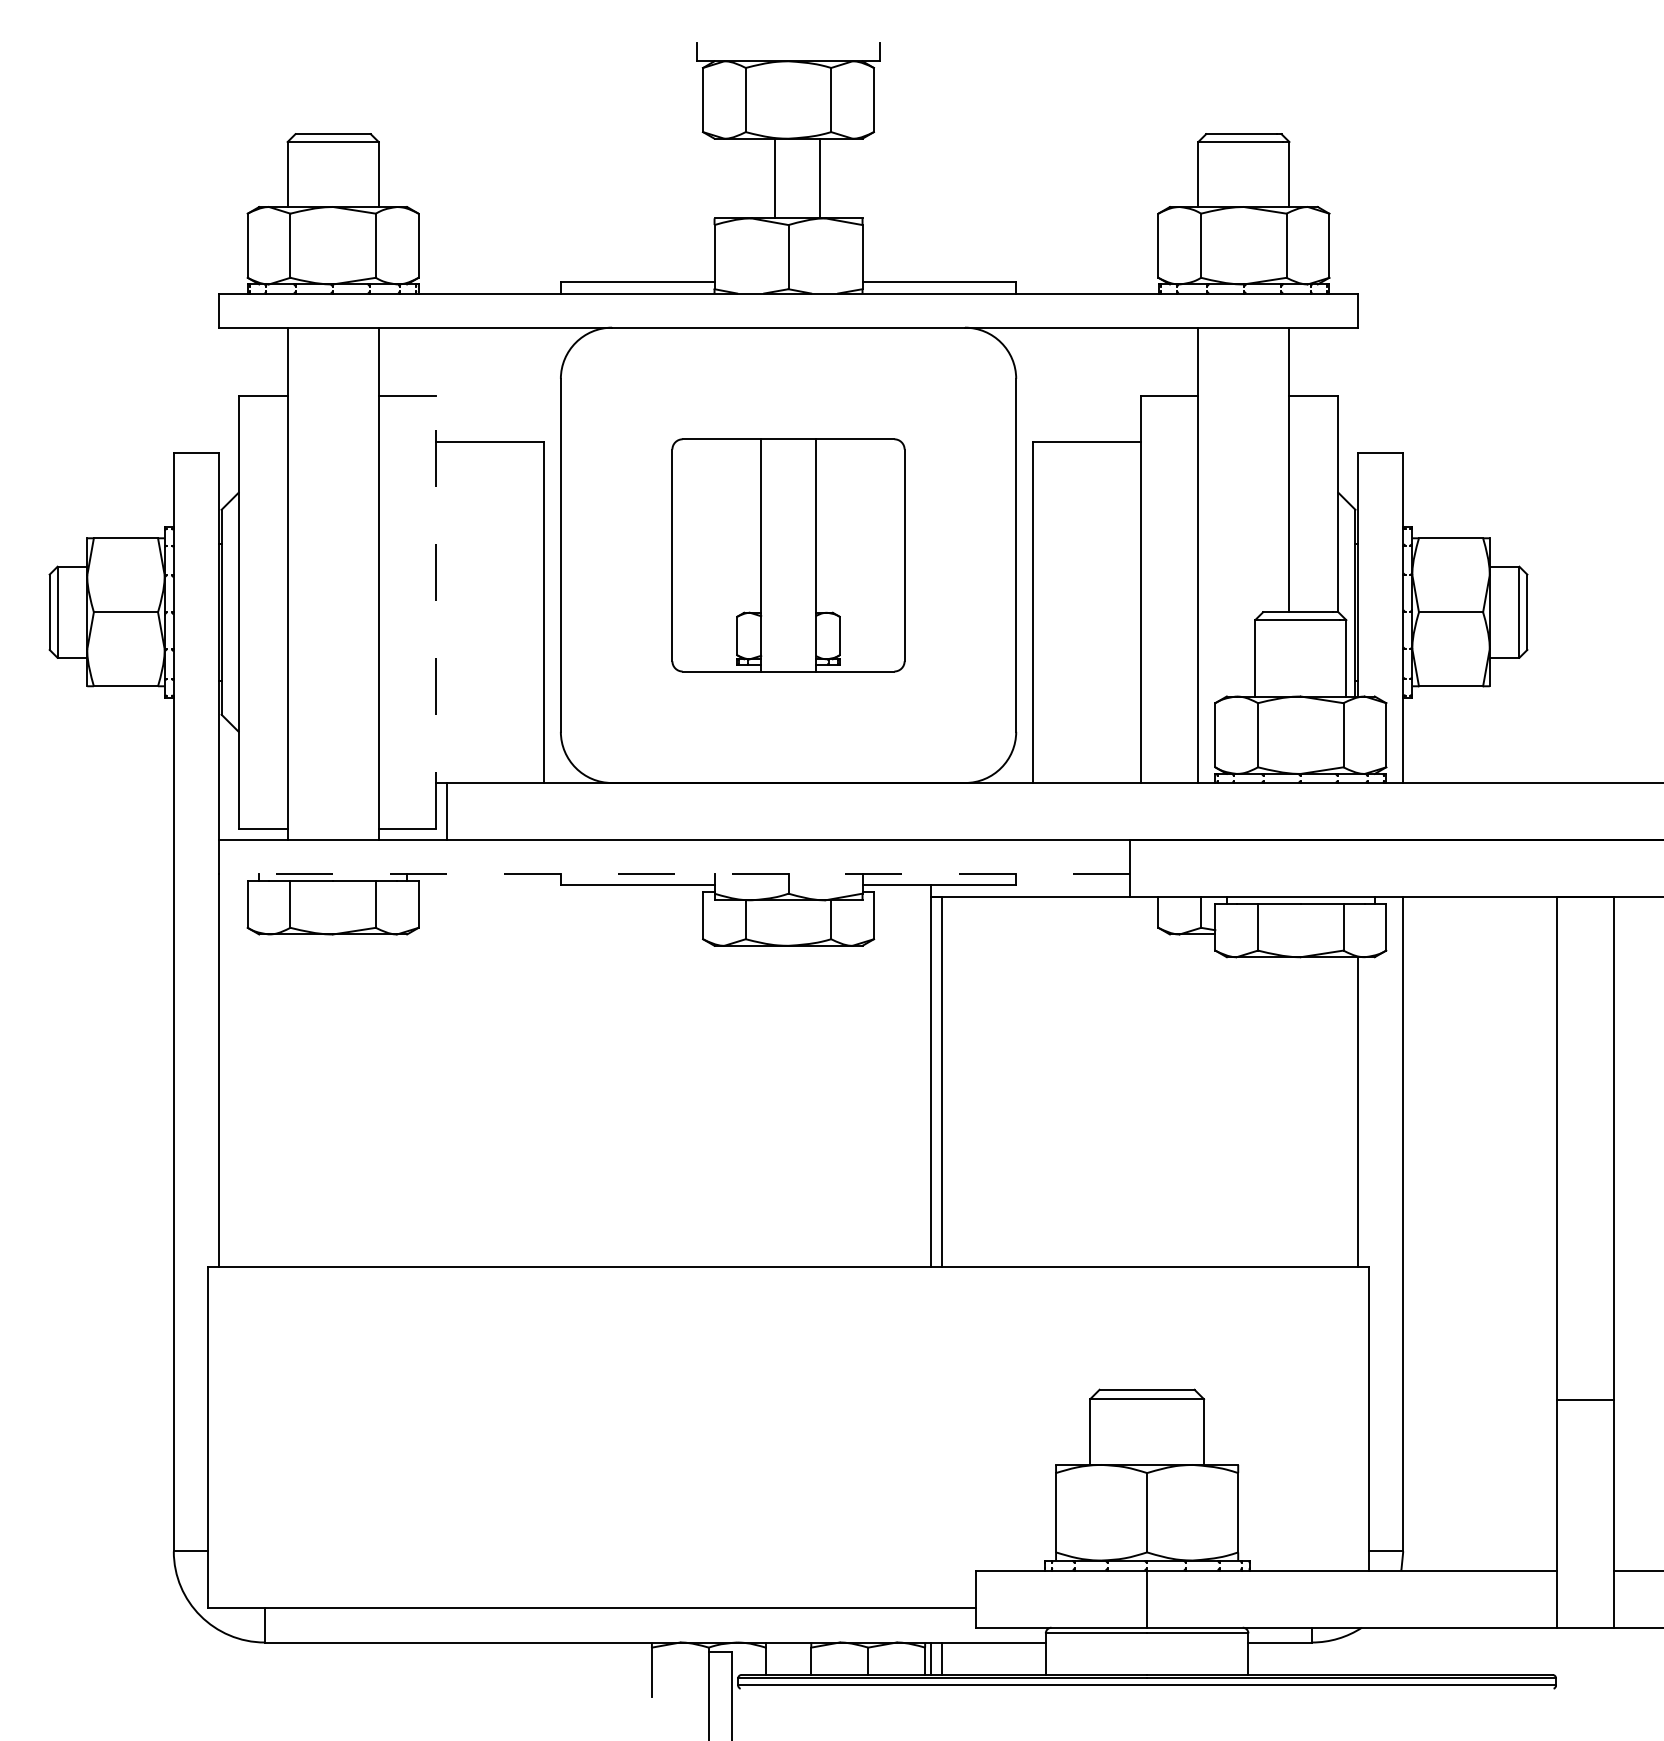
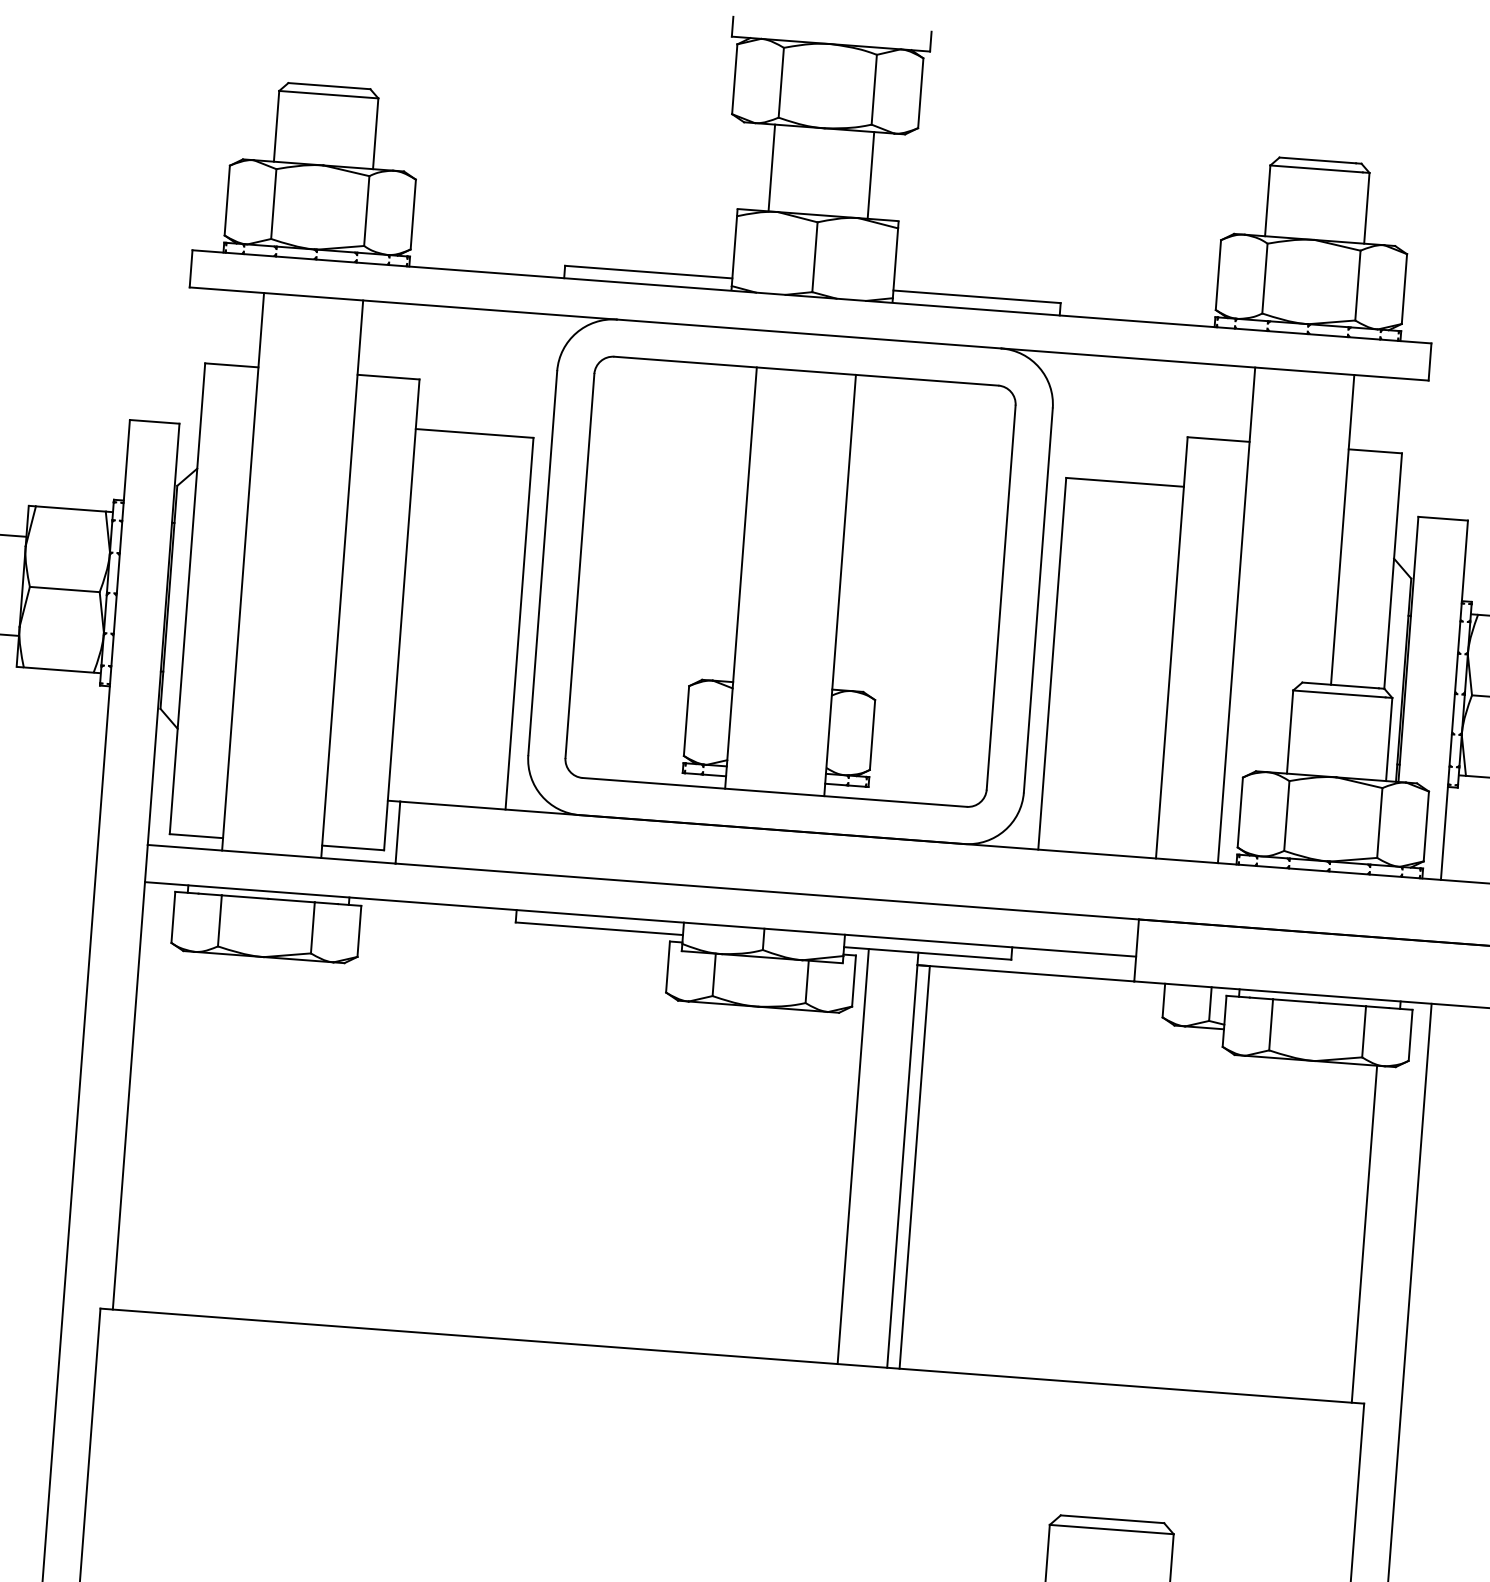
line: (775, 178) -> (871, 175), moved
line: (820, 178) -> (772, 167), moved
part: (788, 555) -> (790, 581), size x1.67
line: (435, 611) -> (401, 614), dashed -> solid
line: (674, 874) -> (640, 919), dashed -> solid
line: (885, 1075) -> (853, 1155), added

